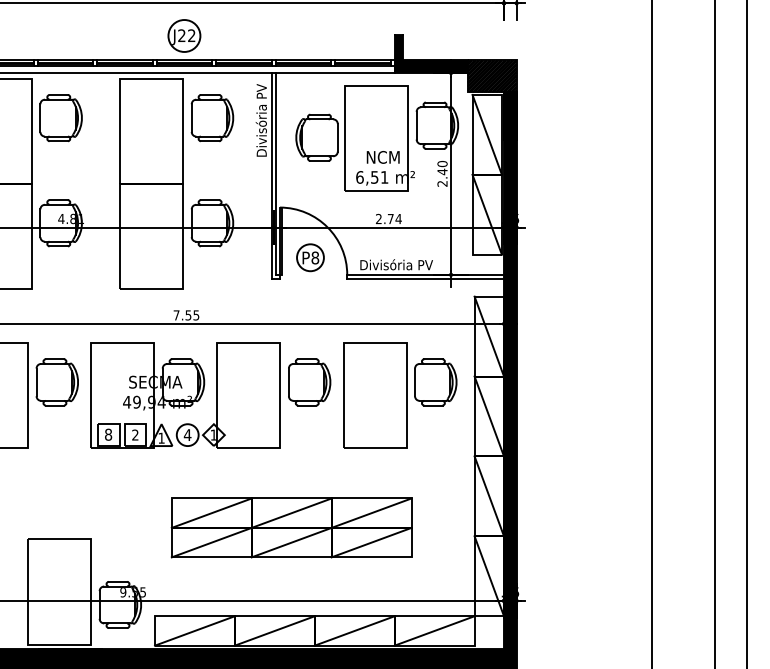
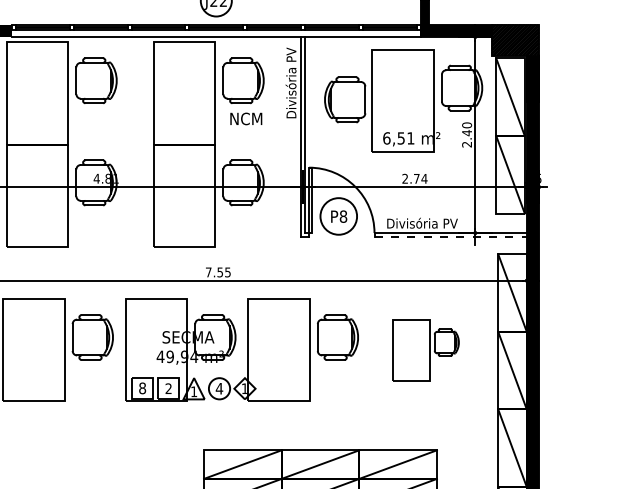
text: (382, 157) -> (245, 119), moved
circle: (310, 257) -> (338, 216), size x1.4
line: (426, 279) -> (451, 237), solid -> dashed
part: (400, 395) -> (426, 350), size x0.6

